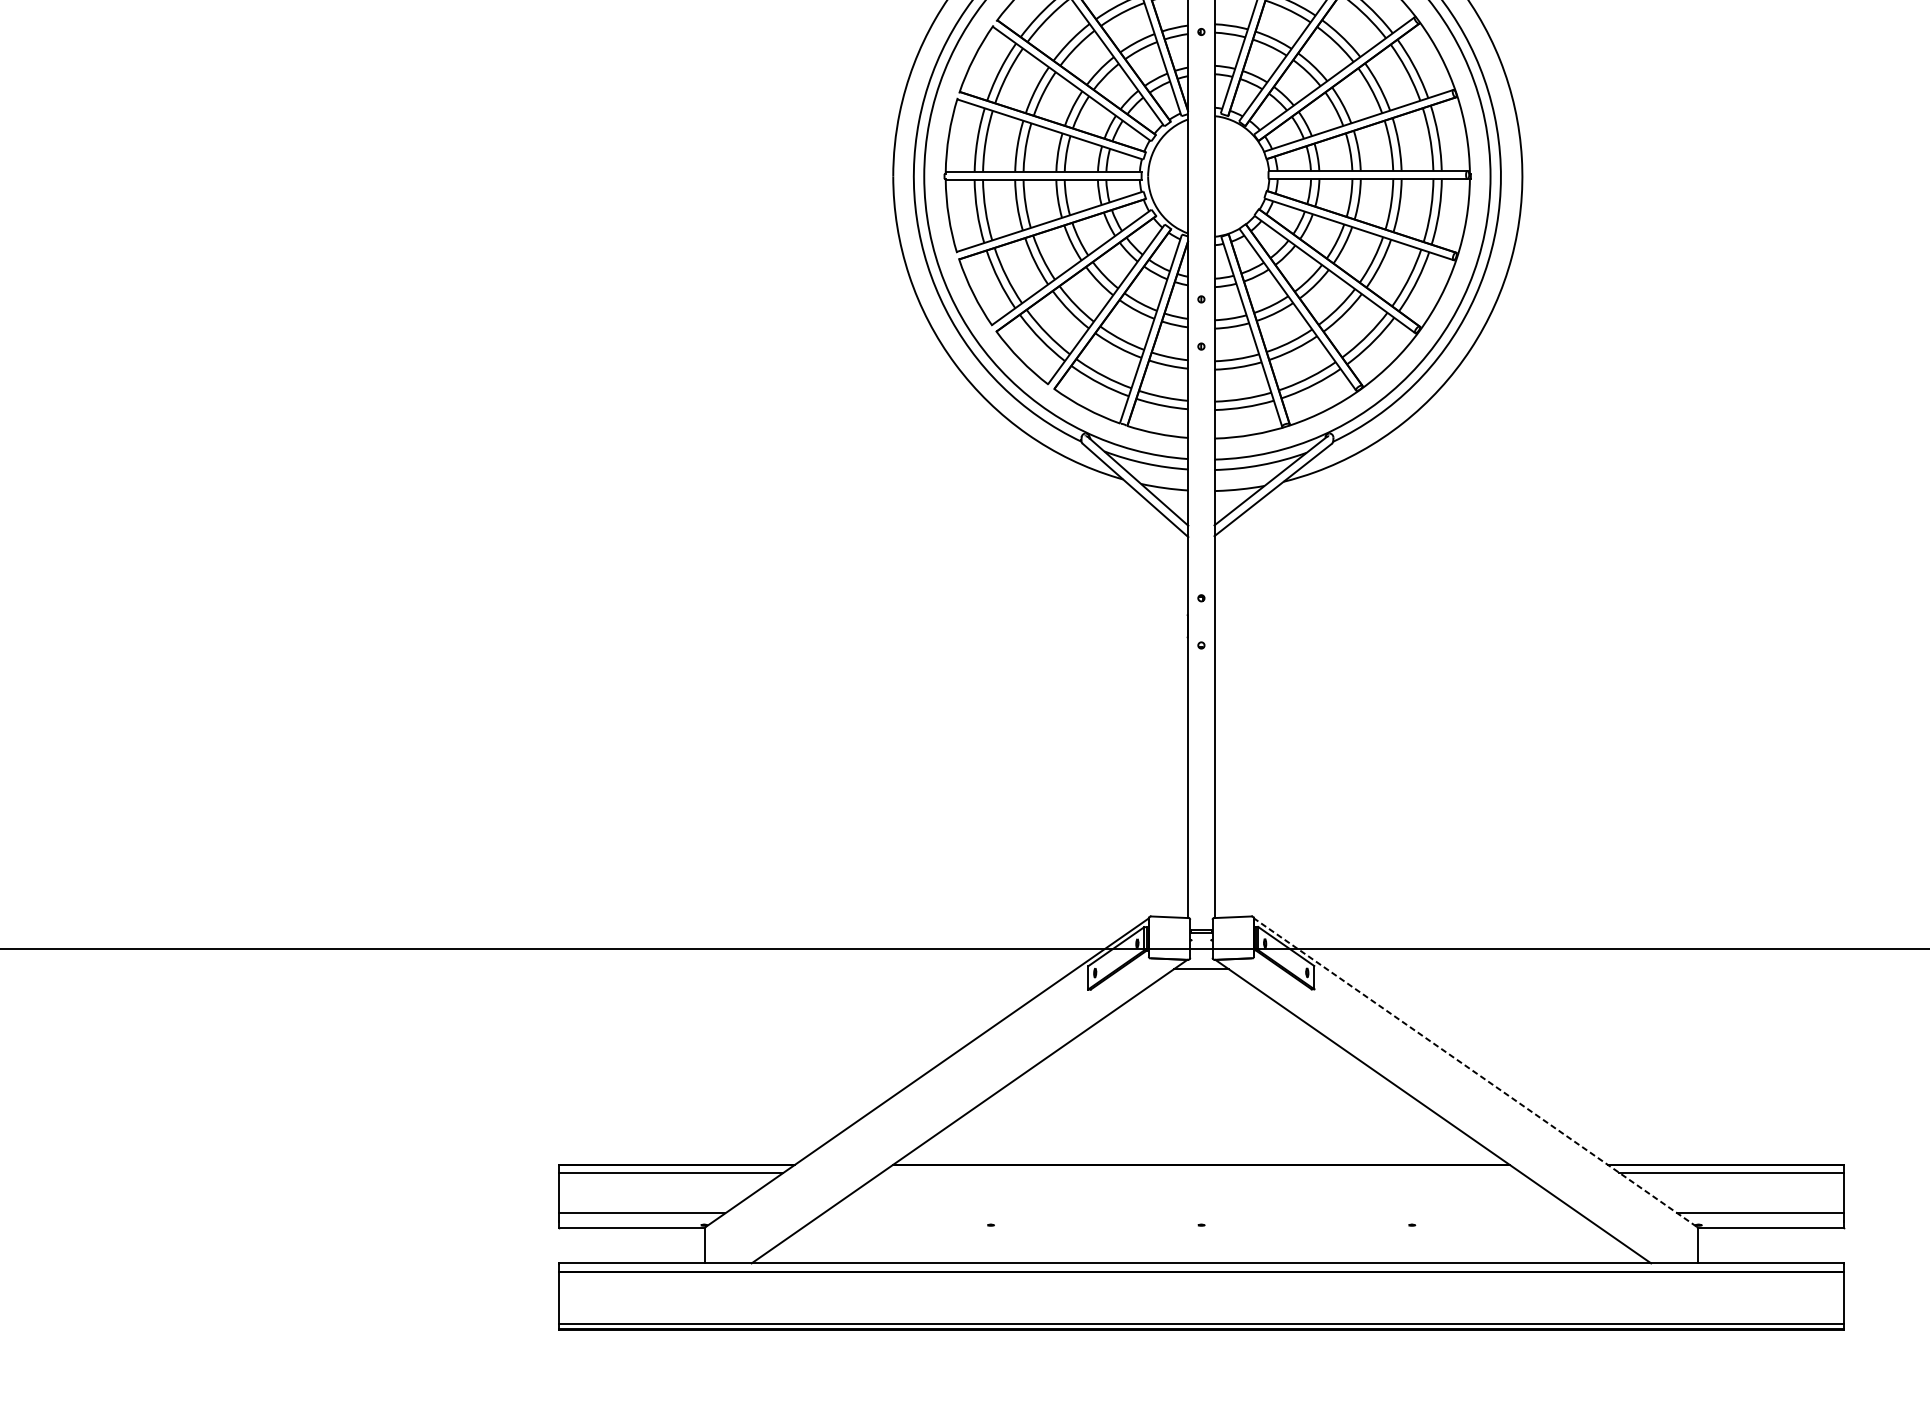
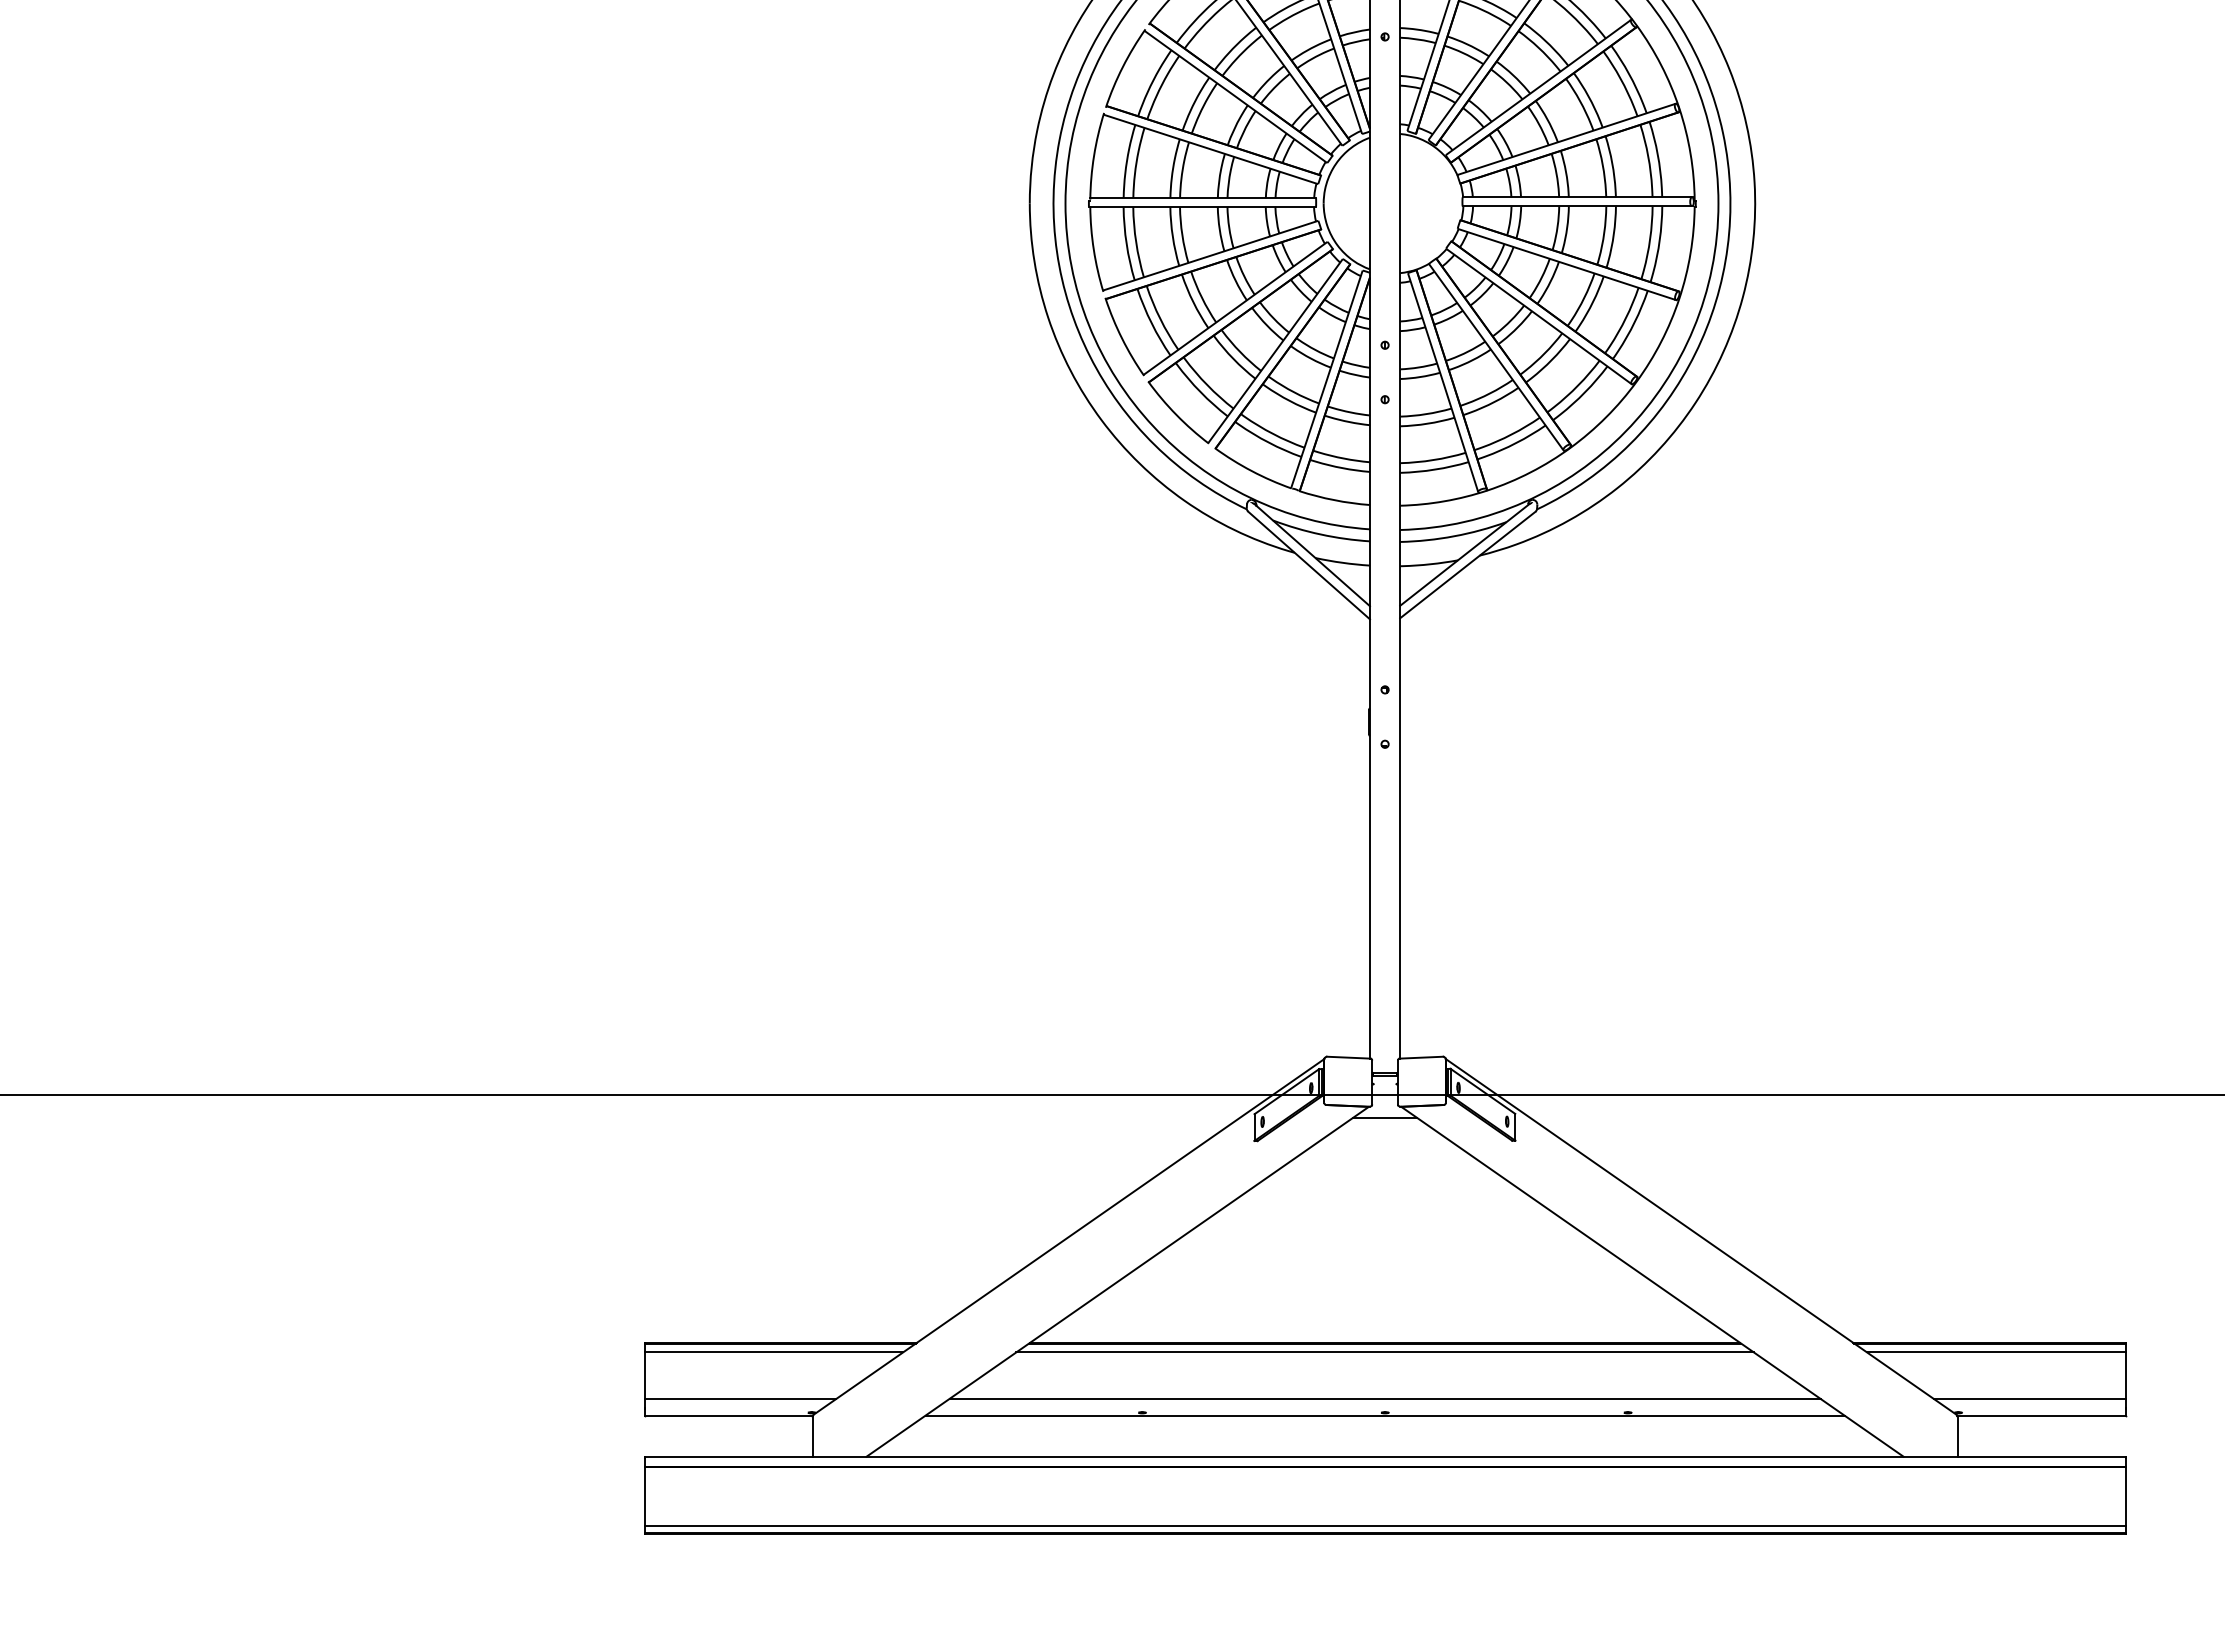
line: (1474, 1072) -> (1700, 1236), dashed -> solid
line: (1200, 1172) -> (1384, 1352), added
line: (1200, 1212) -> (1384, 1398), added
line: (1200, 1227) -> (1384, 1415), added

